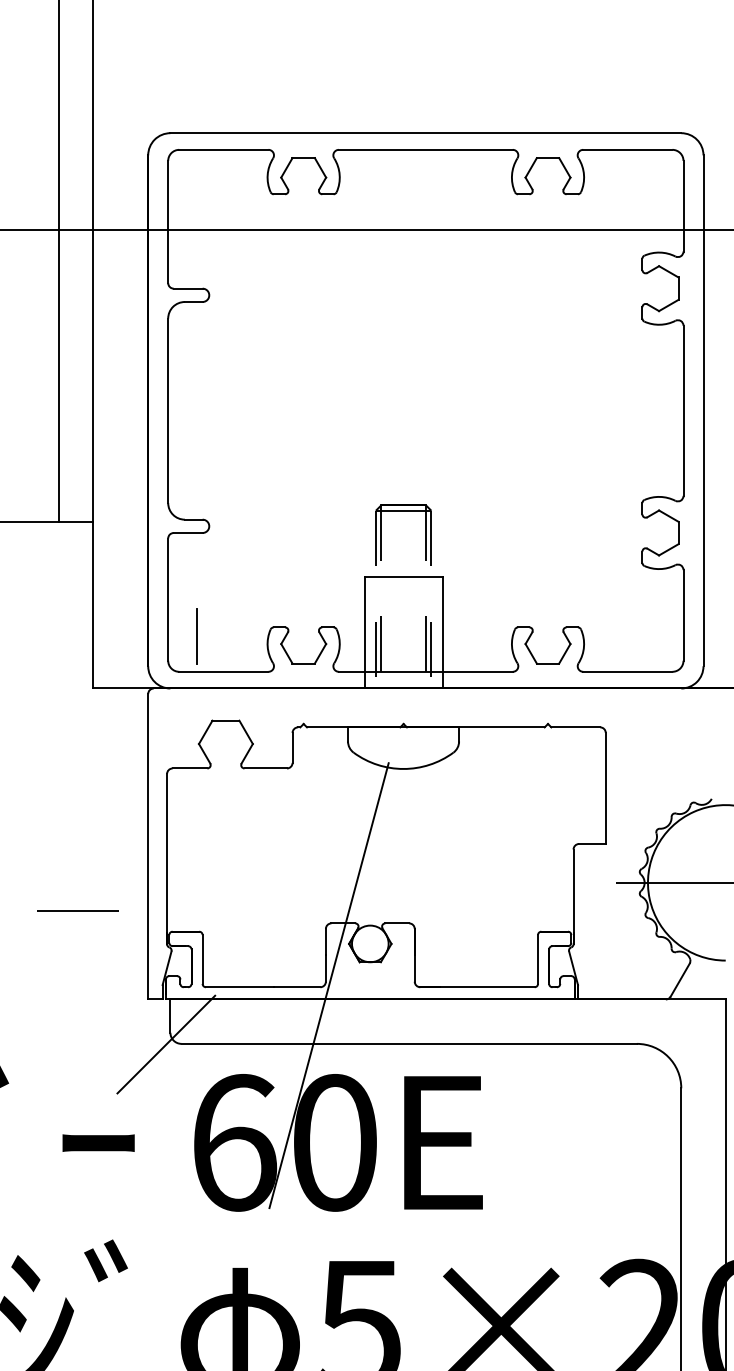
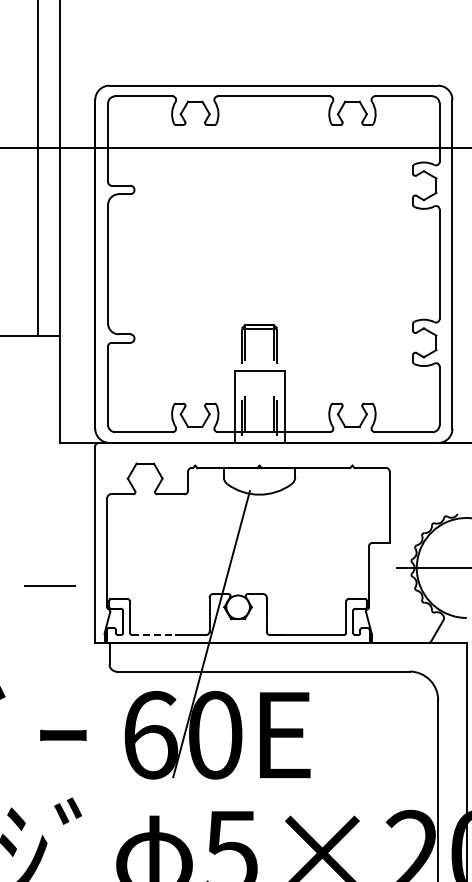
line: (196, 634) -> (126, 408), removed
line: (240, 987) -> (154, 635), solid -> dashed
line: (165, 1043) -> (106, 671), removed

